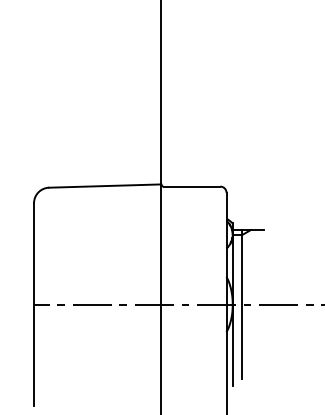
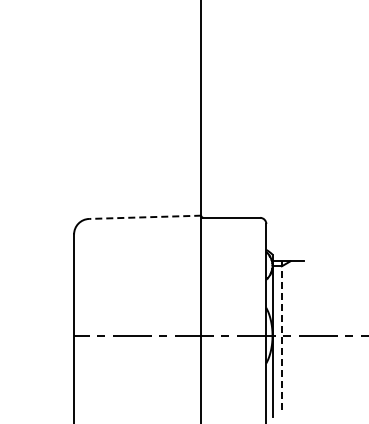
line: (104, 186) -> (144, 217), solid -> dashed
line: (241, 304) -> (281, 335), solid -> dashed

